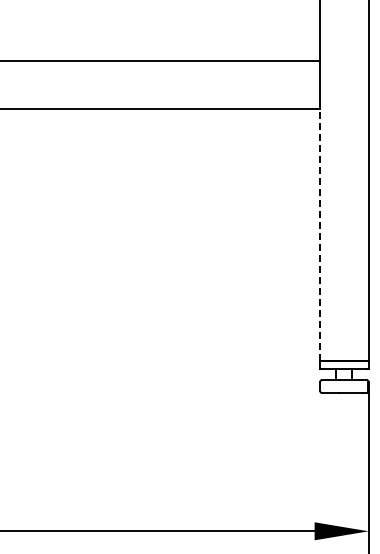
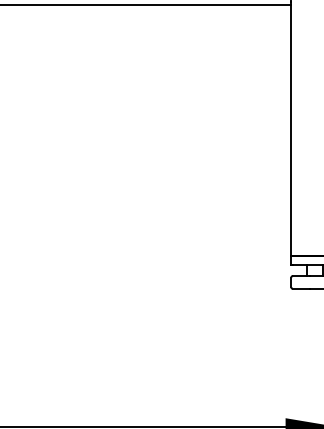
line: (320, 234) -> (291, 130), dashed -> solid

